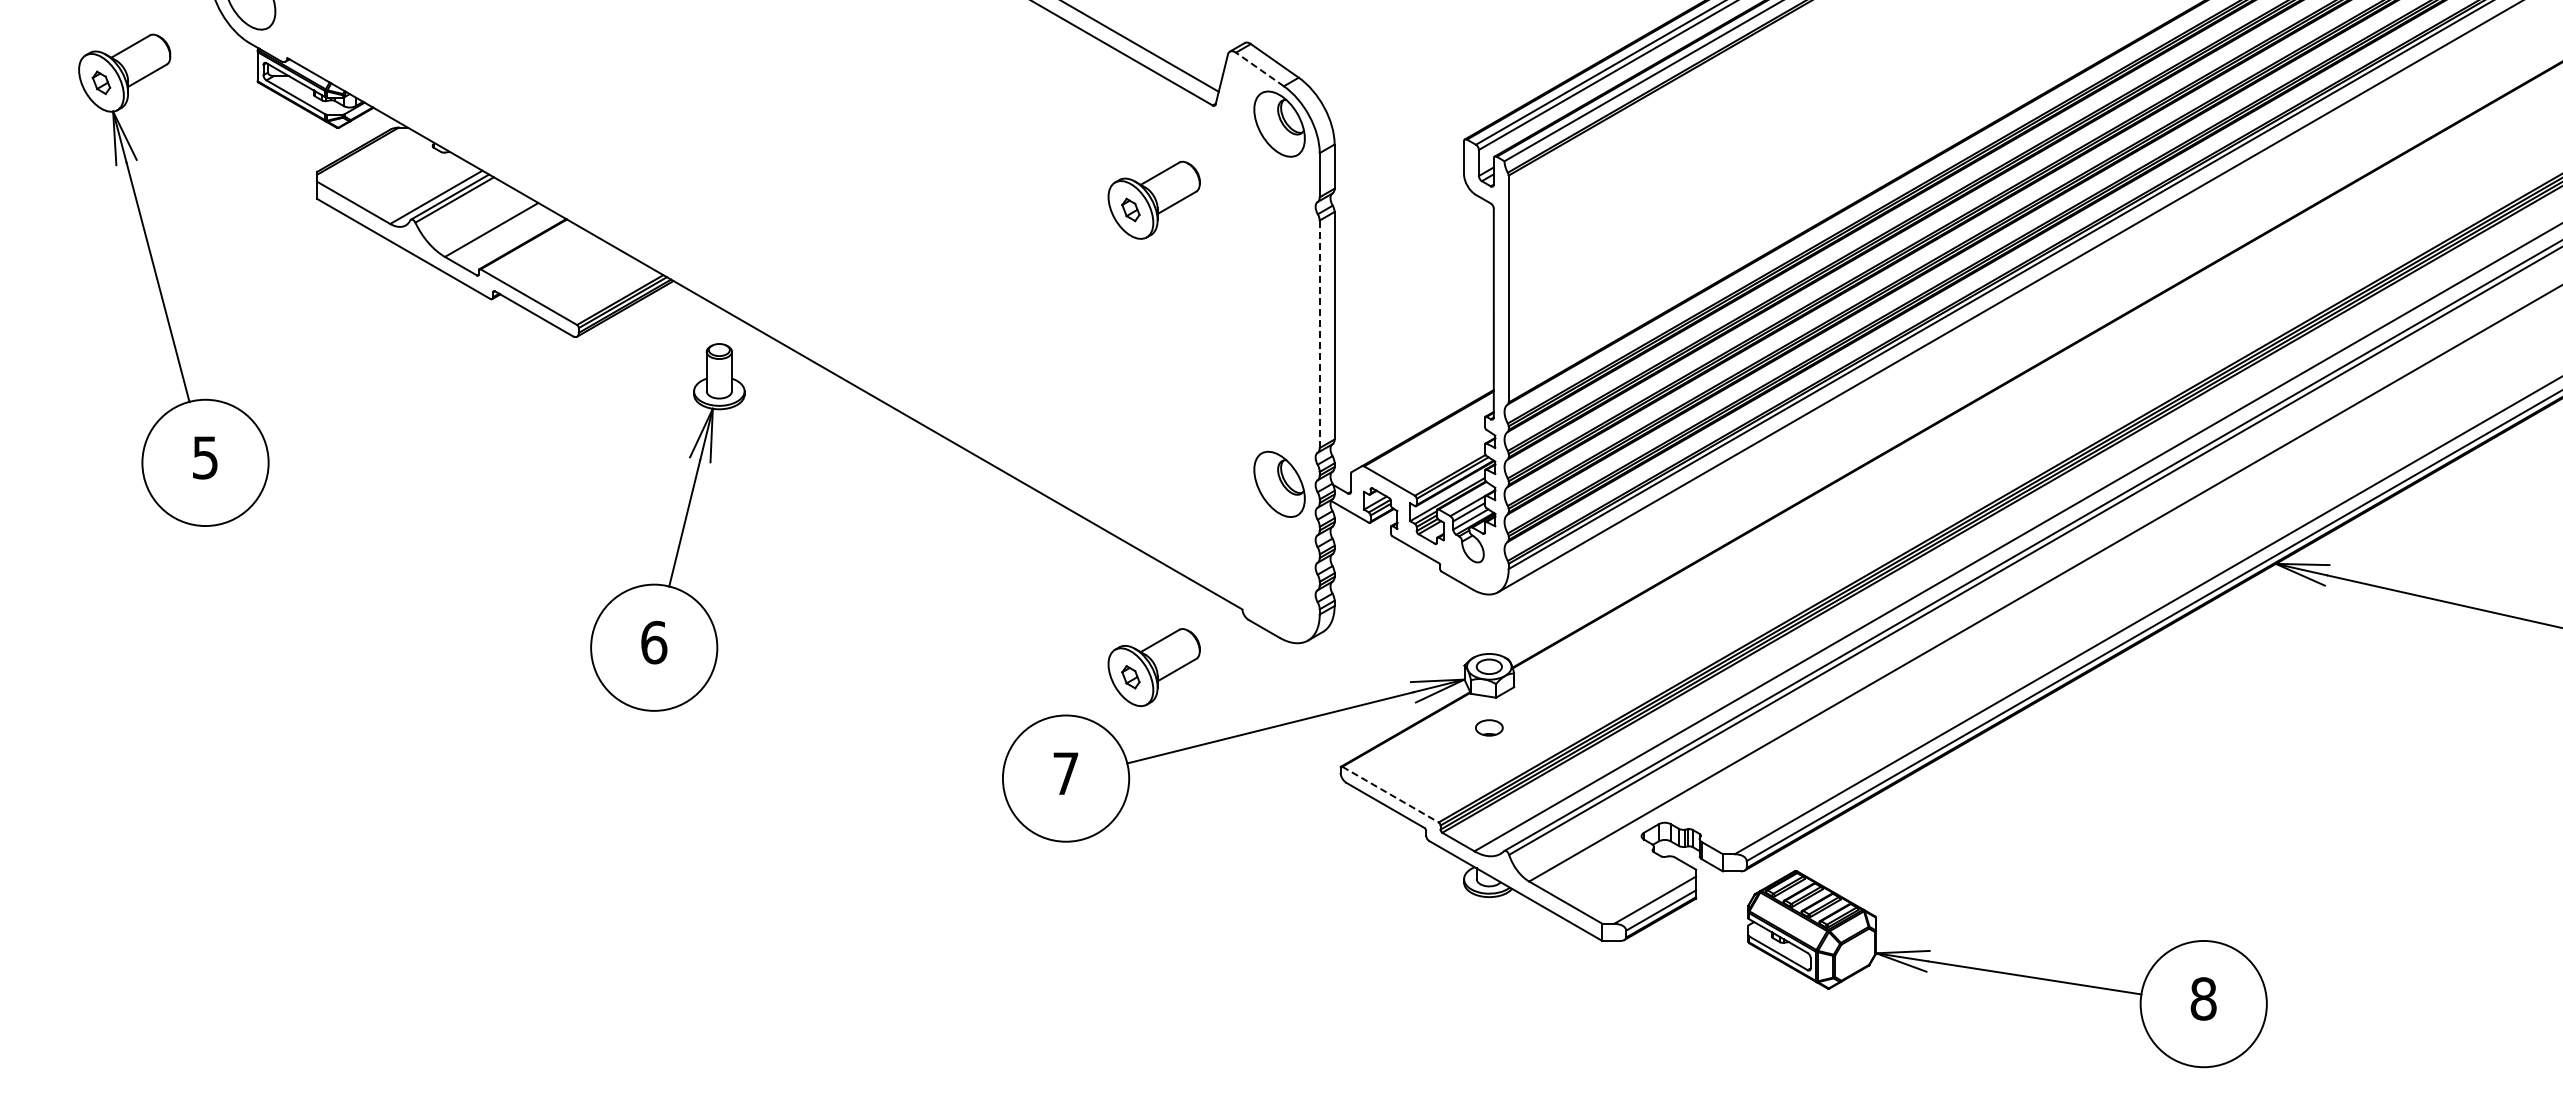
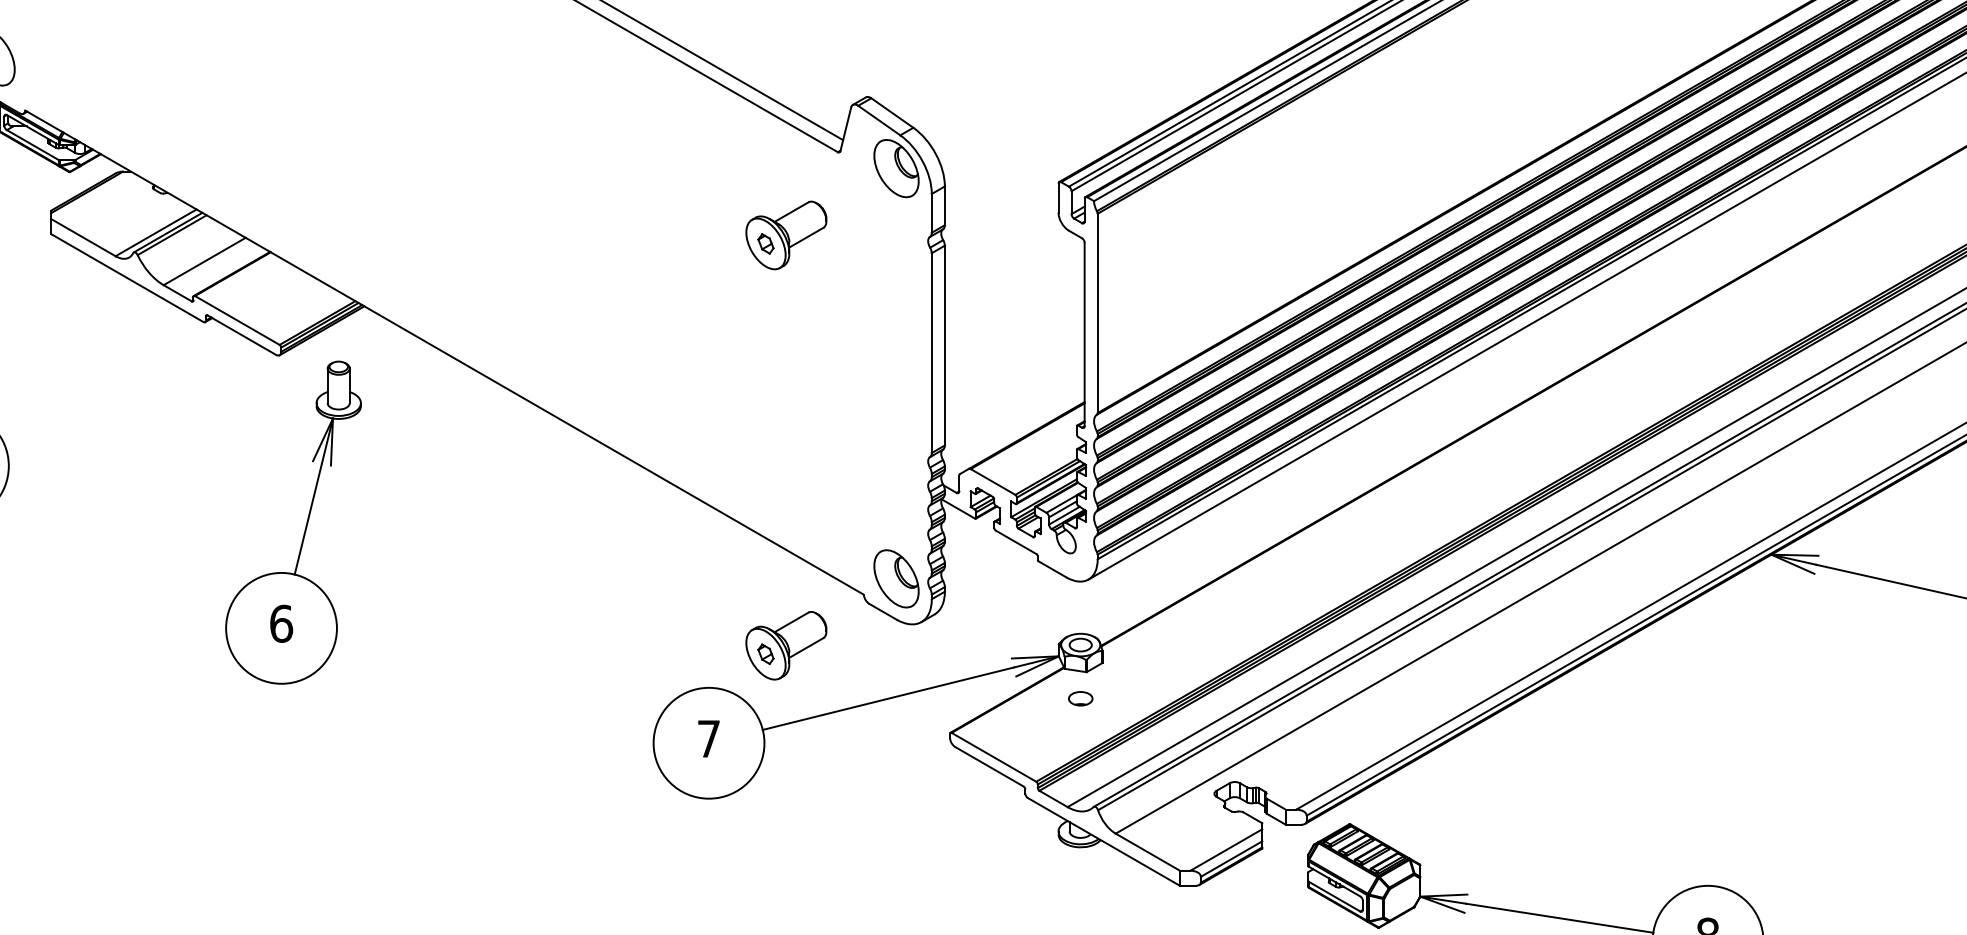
line: (1259, 69) -> (878, 120), dashed -> solid
line: (1319, 334) -> (931, 353), dashed -> solid
part: (1279, 483) -> (896, 578), moved
part: (681, 531) -> (305, 526), moved
line: (1390, 794) -> (993, 757), dashed -> solid

